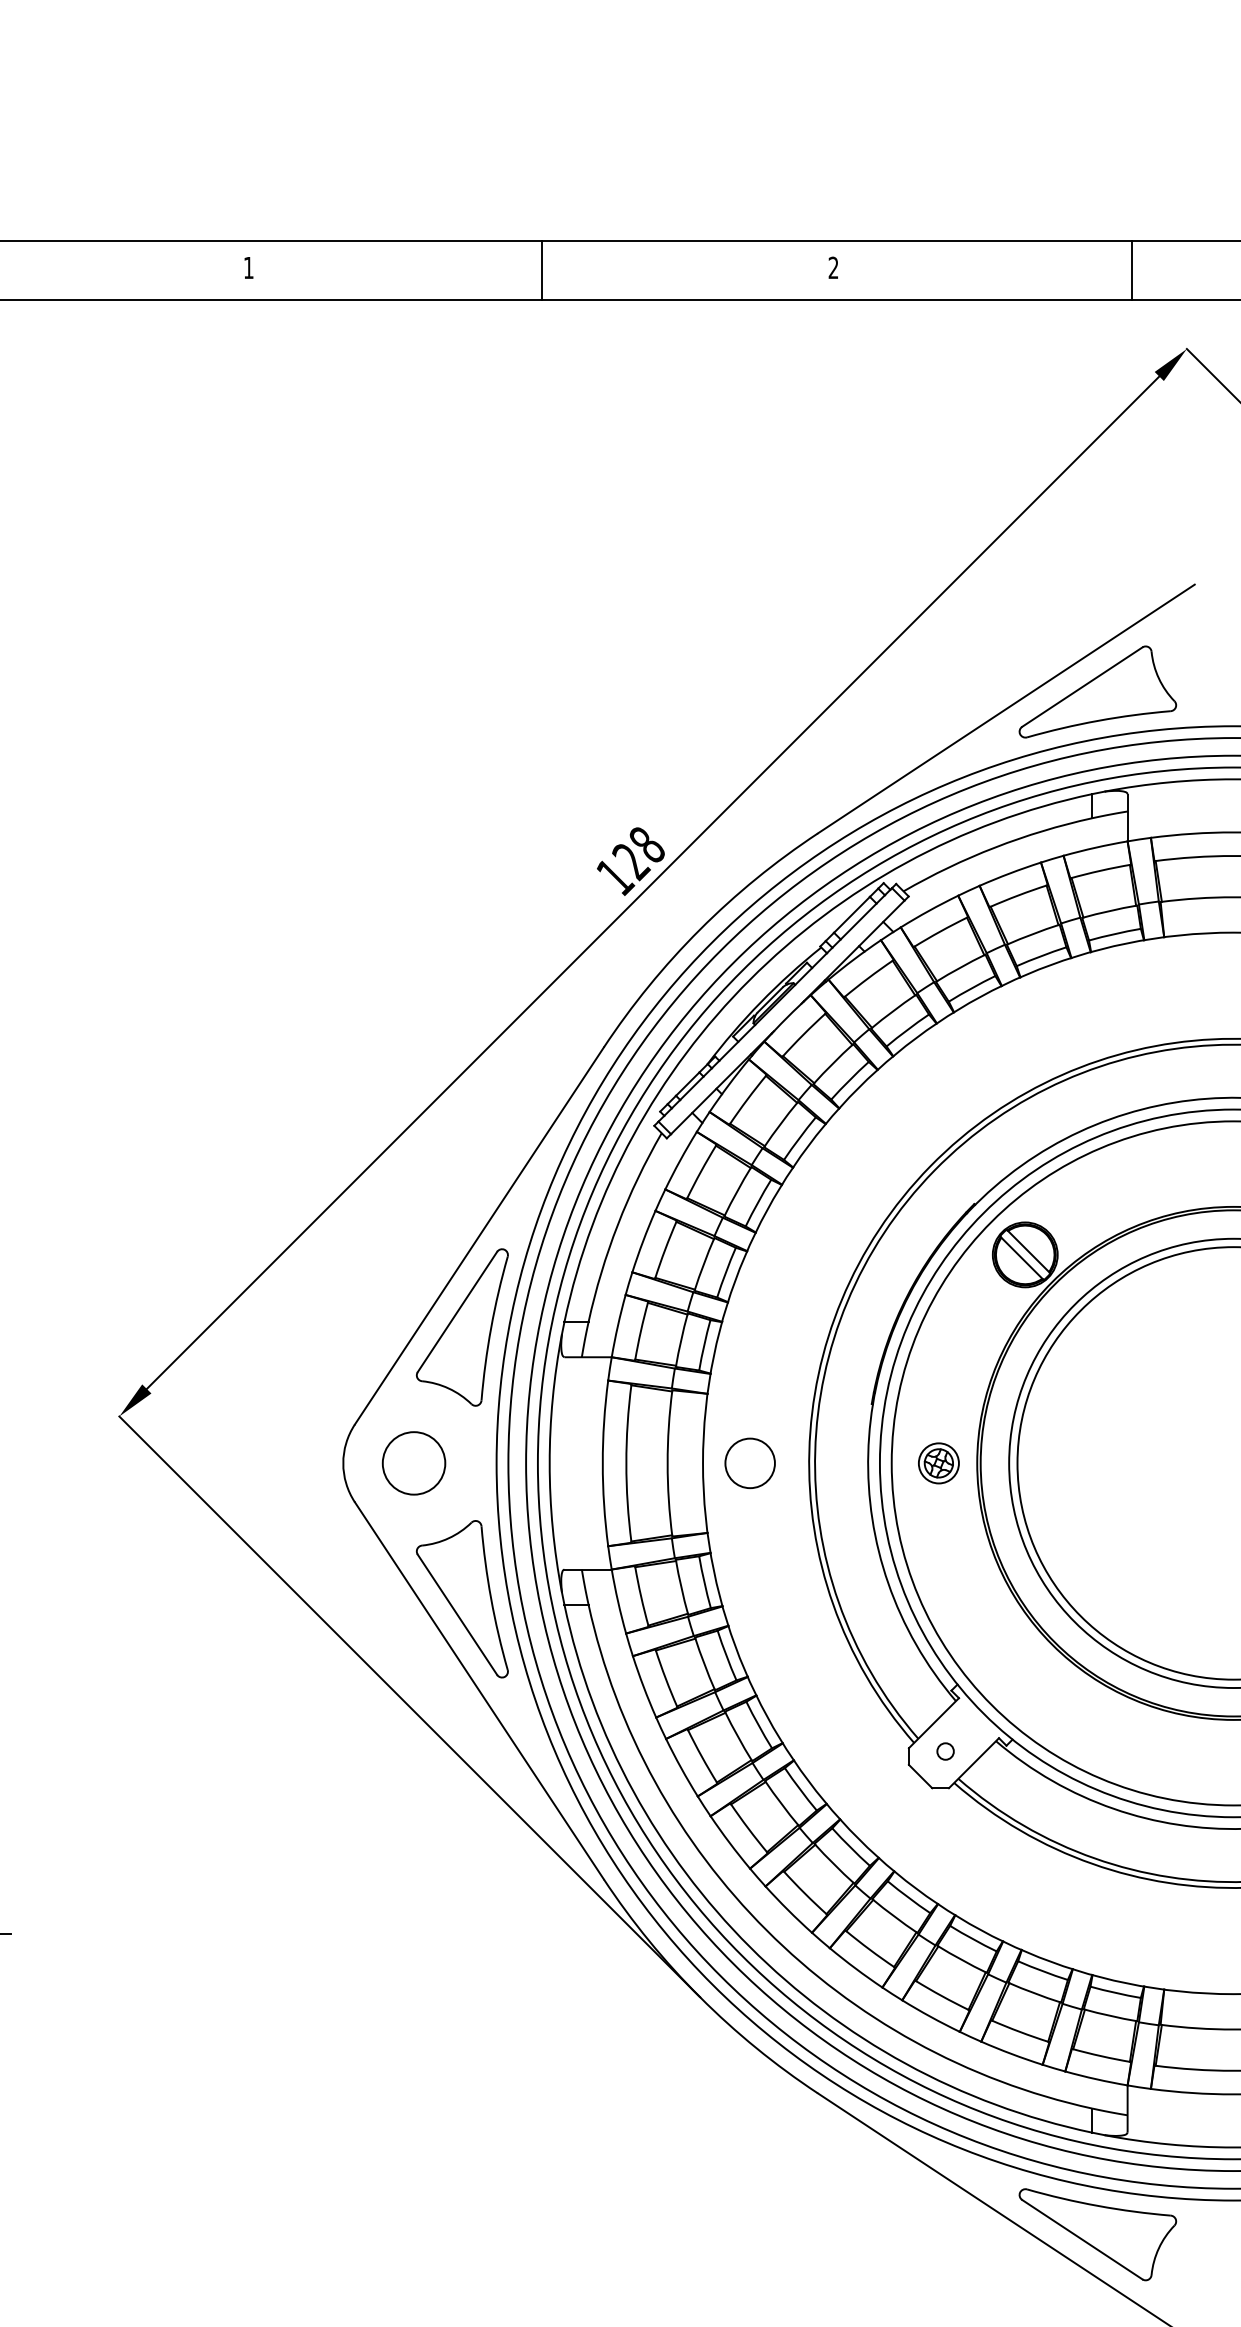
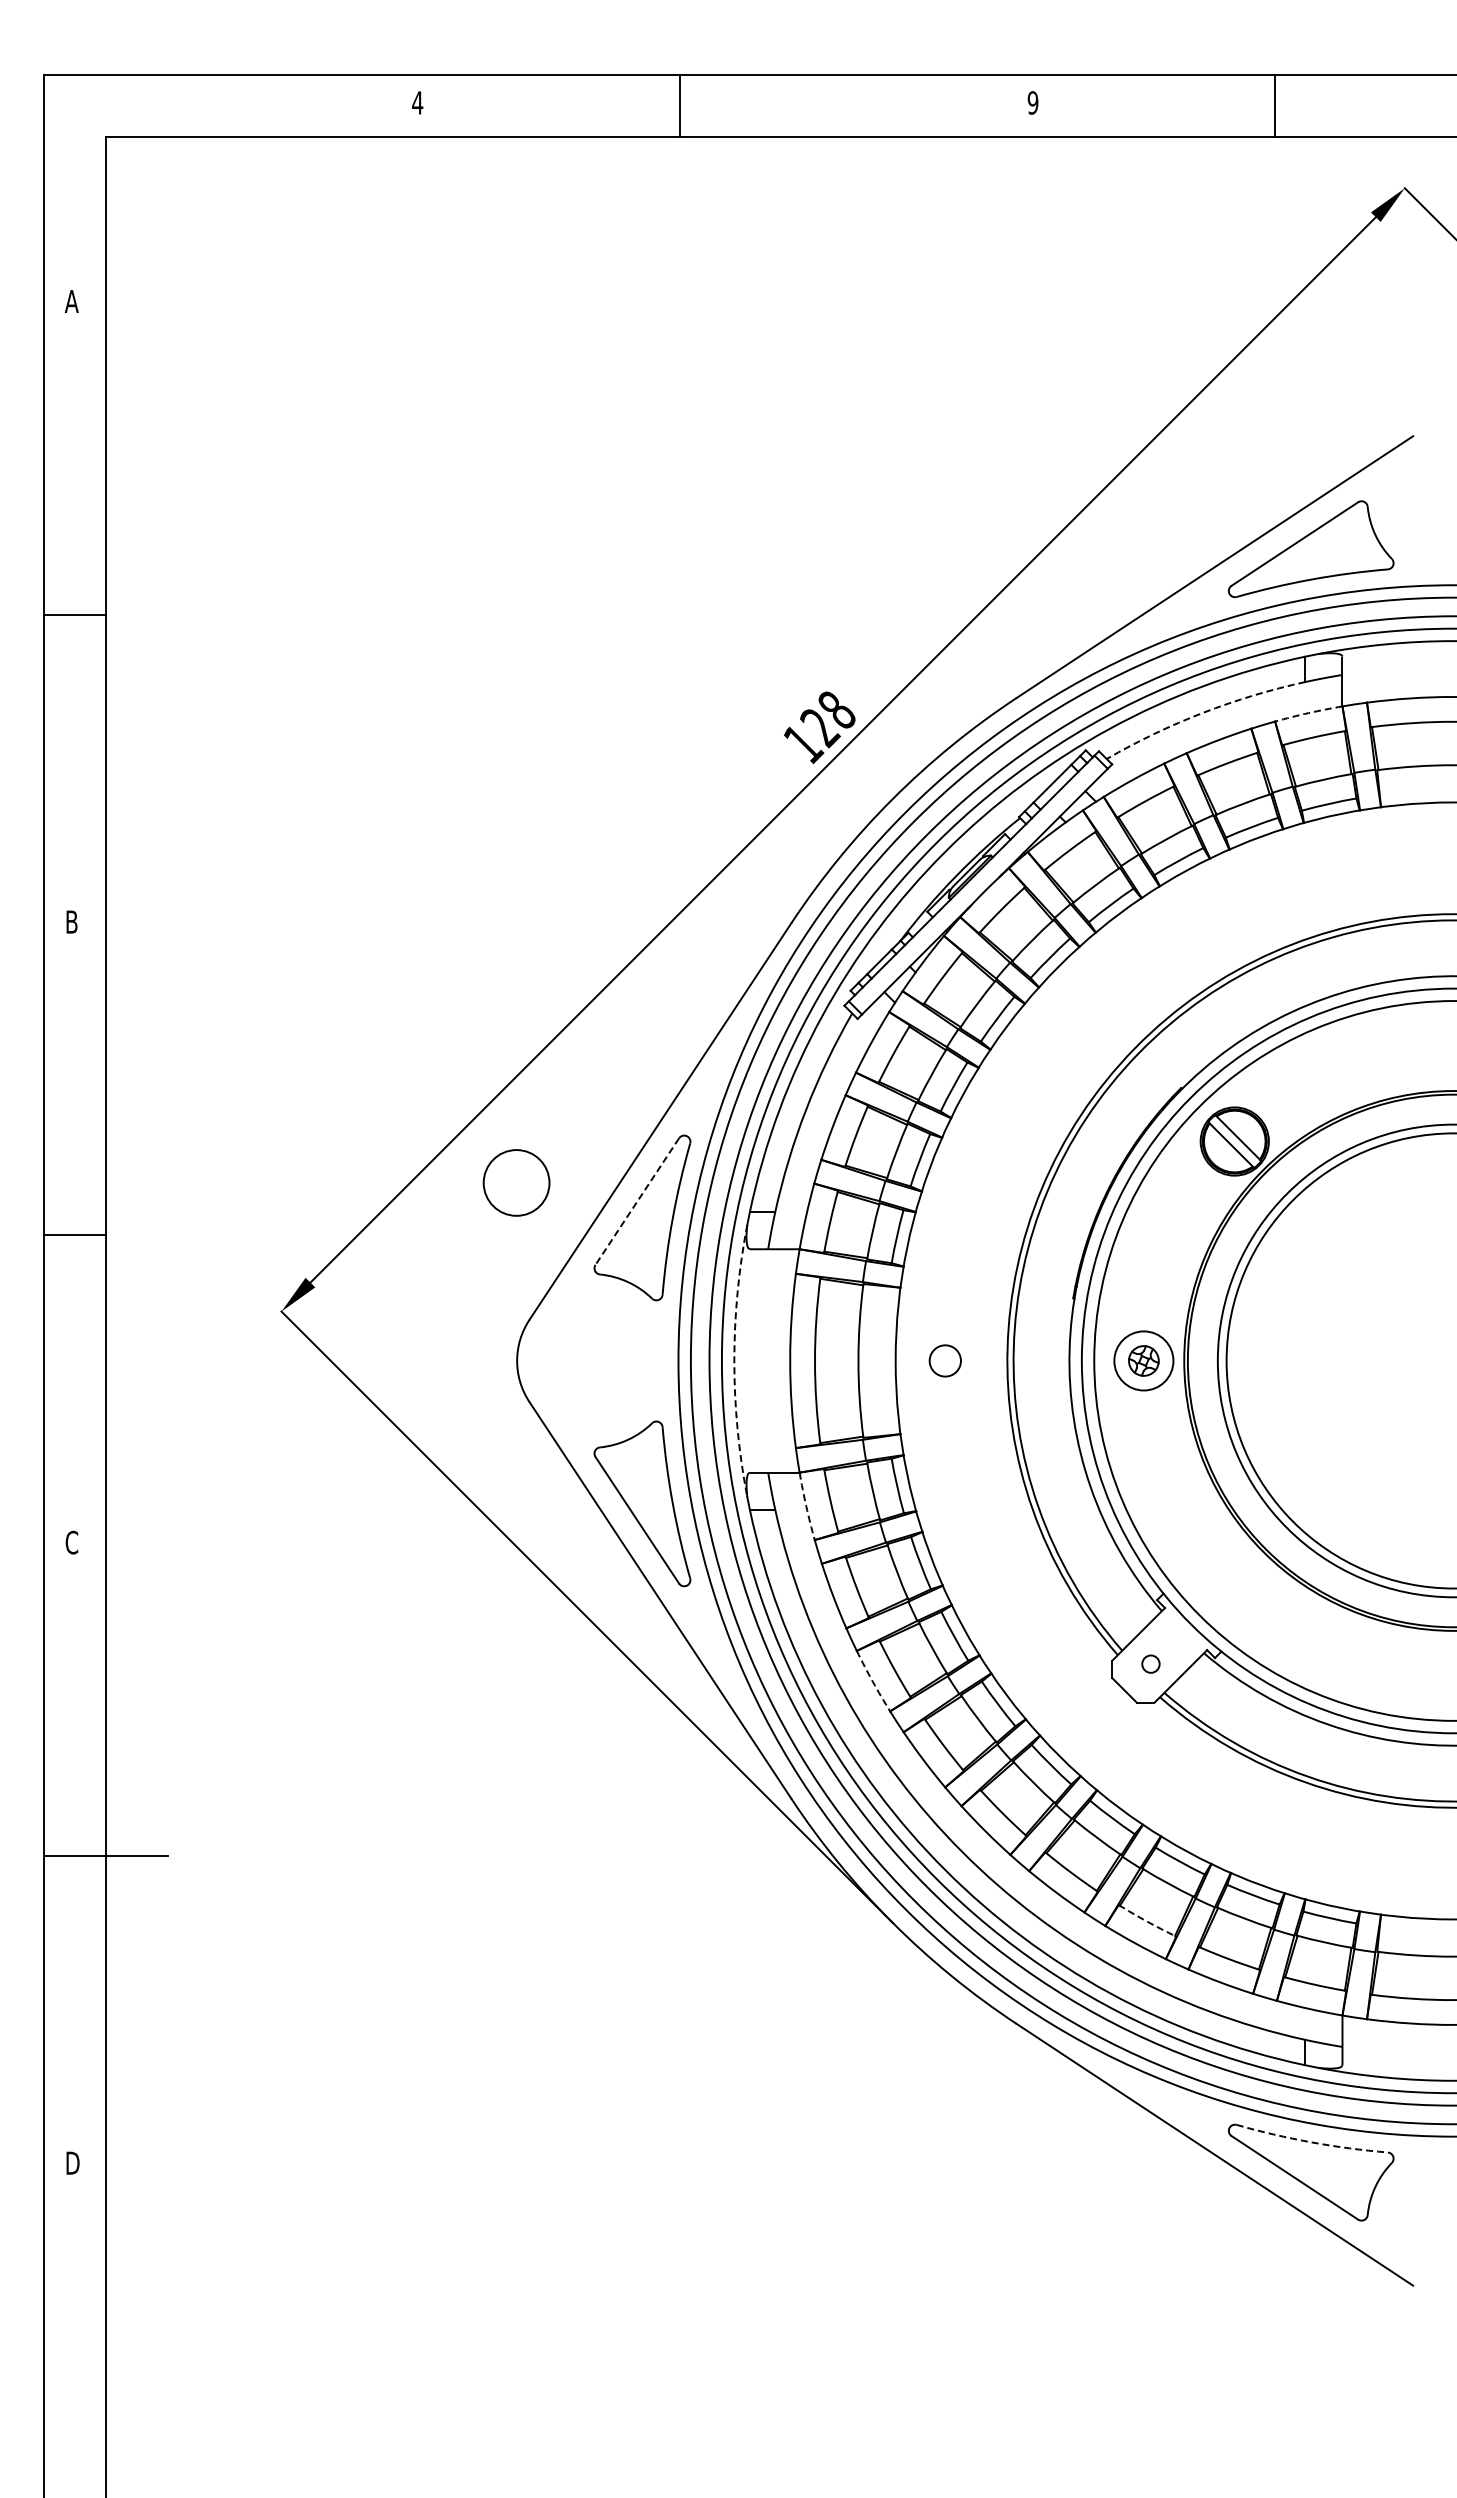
text: (248, 267) -> (417, 102), 1 -> 4
text: (833, 267) -> (1032, 102), 2 -> 9
line: (542, 270) -> (680, 105), moved
line: (1132, 270) -> (1275, 105), moved
arc: (995, 847) -> (1203, 712), solid -> dashed
arc: (1095, 848) -> (1308, 713), solid -> dashed
line: (457, 1311) -> (637, 1201), solid -> dashed
circle: (413, 1462) -> (516, 1182), moved
arc: (549, 1462) -> (734, 1360), solid -> dashed
circle: (750, 1462) -> (945, 1360), size x0.6
circle: (938, 1462) -> (1143, 1360), size x1.4
arc: (618, 1601) -> (806, 1506), solid -> dashed
arc: (680, 1768) -> (872, 1681), solid -> dashed
arc: (942, 1996) -> (1147, 1921), solid -> dashed
arc: (1098, 2206) -> (1311, 2142), solid -> dashed

